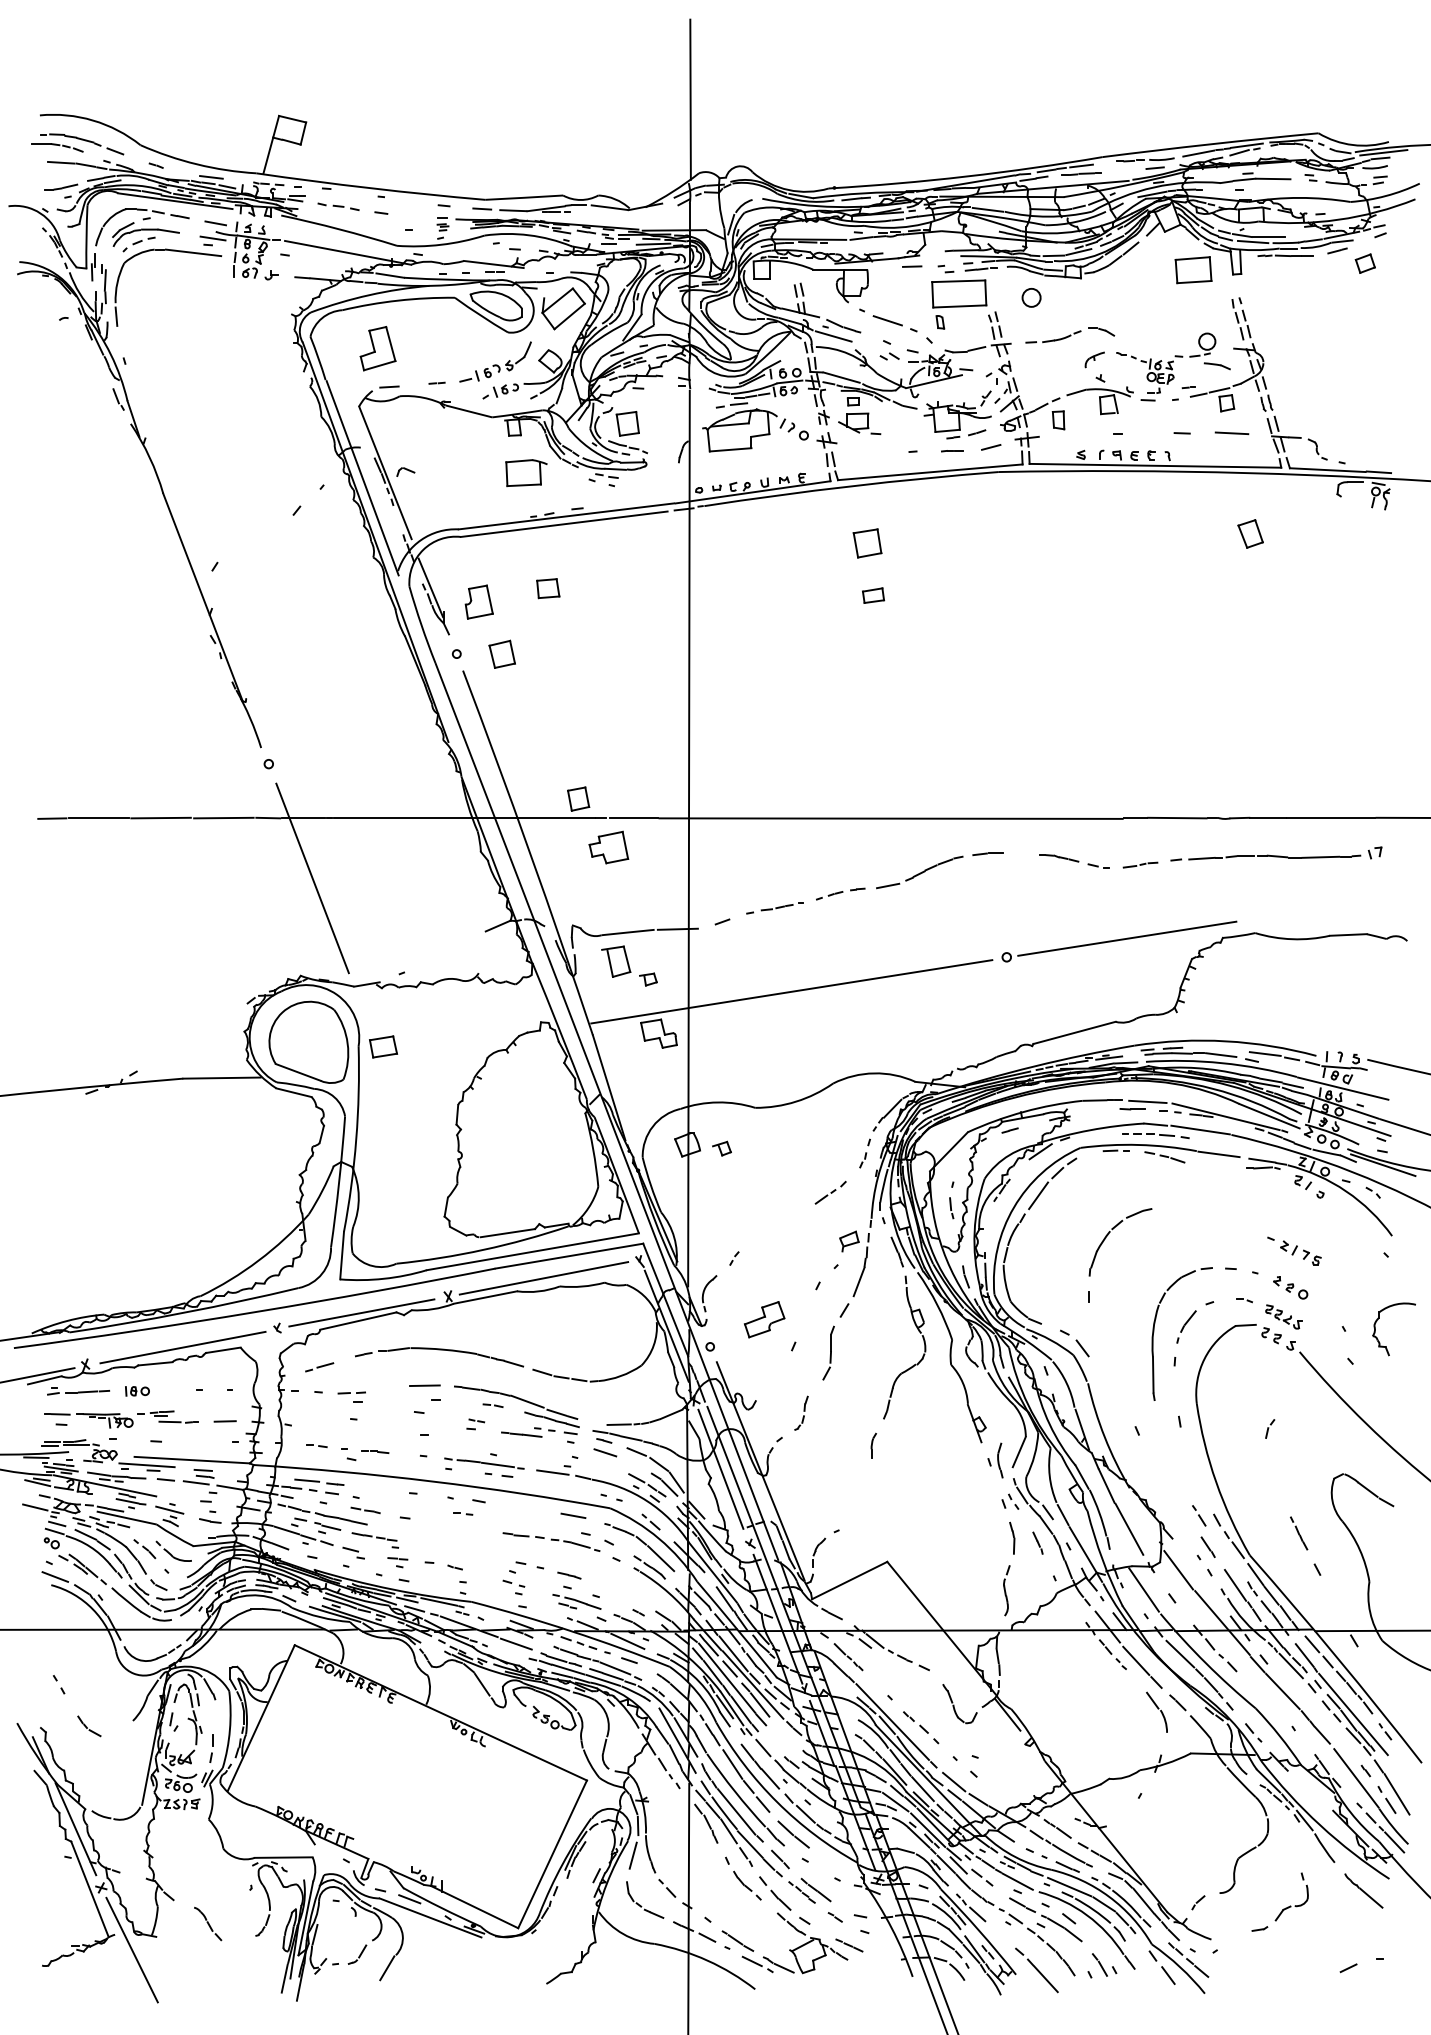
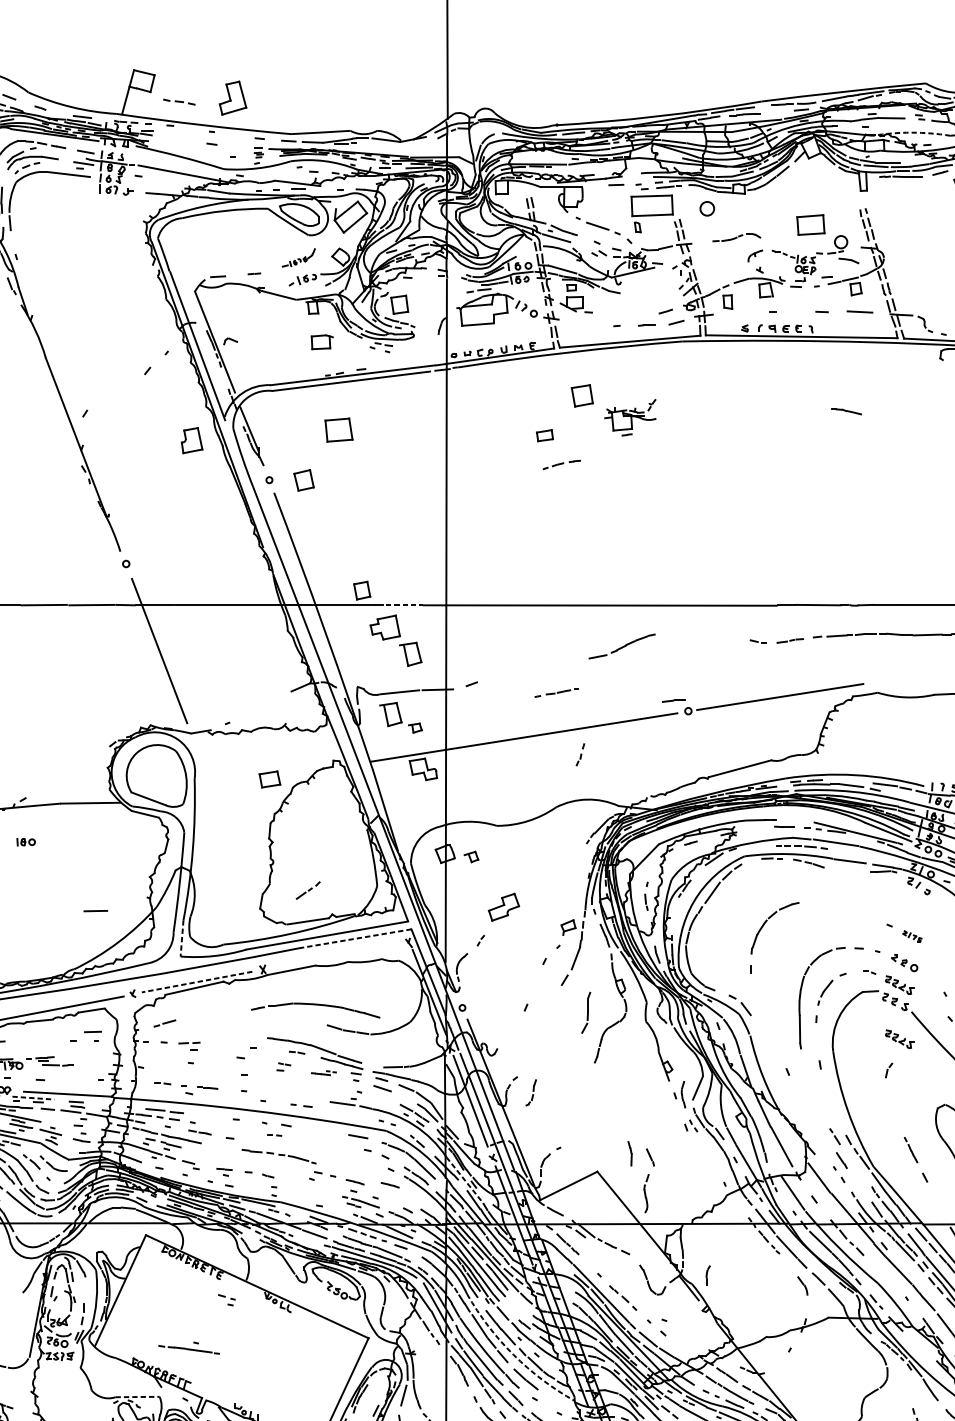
arc: (1299, 197) -> (911, 132), solid -> dashed
part: (338, 206) -> (179, 101), moved
part: (1193, 270) -> (810, 225), moved
part: (1070, 335) -> (736, 237), size x0.7
part: (377, 348) -> (232, 98), moved
part: (495, 361) -> (298, 257), size x0.6
part: (957, 414) -> (630, 417), moved
part: (526, 472) -> (322, 341), size x0.7
part: (1250, 533) -> (874, 388), removed
part: (548, 588) -> (339, 430), size x1.6
part: (873, 595) -> (544, 435), moved
part: (478, 601) -> (191, 440), moved
line: (634, 818) -> (404, 605), solid -> dashed
line: (987, 853) -> (673, 700), moved
part: (1059, 858) -> (846, 411), moved
part: (642, 882) -> (410, 654), added
part: (840, 893) -> (561, 464), moved
part: (774, 908) -> (556, 693), moved
part: (383, 1046) -> (269, 779), moved
line: (1147, 1101) -> (795, 821), removed
part: (864, 1153) -> (580, 754), moved
part: (830, 1192) -> (308, 890), moved
part: (1300, 1252) -> (912, 936), size x0.6
line: (342, 1255) -> (182, 938), solid -> dashed
line: (569, 1256) -> (355, 939), solid -> dashed
line: (543, 1278) -> (335, 955), removed
line: (361, 1312) -> (196, 981), solid -> dashed
part: (764, 1319) -> (503, 907), moved
part: (439, 1350) -> (315, 1005), moved
part: (828, 1352) -> (586, 1012), moved
line: (424, 1385) -> (95, 910), moved
part: (1283, 1387) -> (899, 1038), added
part: (137, 1391) -> (26, 842), moved
part: (801, 1412) -> (531, 1092), moved
line: (224, 1421) -> (92, 1032), moved
part: (528, 1432) -> (324, 1073), size x0.6
part: (873, 1445) -> (708, 1275), moved
part: (484, 1461) -> (189, 1348), moved
line: (147, 1465) -> (33, 1098), solid -> dashed
part: (1012, 1537) -> (630, 1153), moved
part: (375, 1540) -> (207, 1155), removed
part: (551, 1541) -> (279, 1156), moved
part: (1037, 1542) -> (650, 1156), moved
line: (713, 1573) -> (464, 1180), solid -> dashed
line: (615, 1579) -> (390, 1185), added
line: (1235, 1584) -> (862, 1188), removed
part: (513, 1587) -> (226, 1300), moved
part: (1006, 1590) -> (646, 1193), moved
part: (1156, 1711) -> (802, 1285), size x0.6
arc: (777, 1802) -> (513, 1355), solid -> dashed
line: (283, 1857) -> (137, 1396), solid -> dashed

